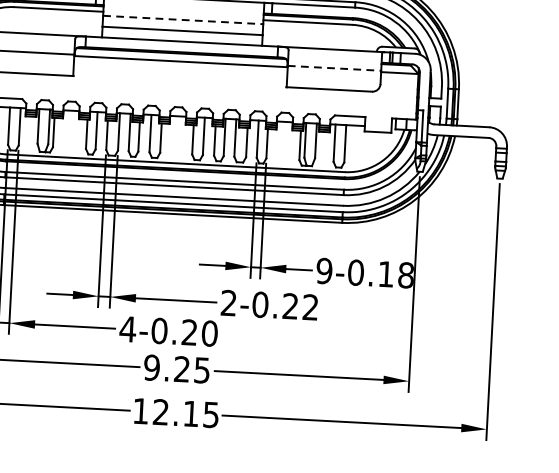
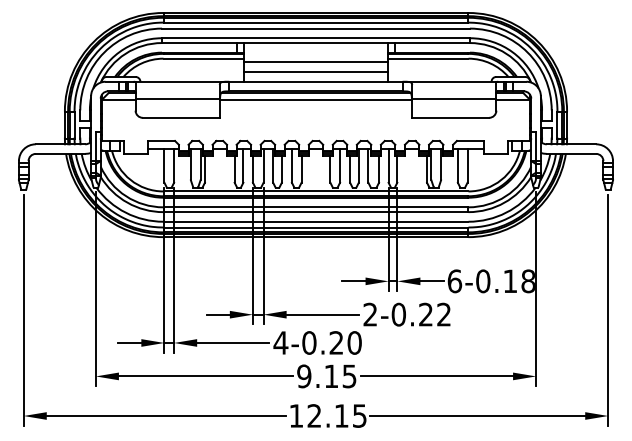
line: (183, 20) -> (316, 62), dashed -> solid
line: (334, 68) -> (454, 98), dashed -> solid
text: (324, 271) -> (454, 281), 9-0.18 -> 6-0.18
text: (181, 368) -> (330, 375), 9.25 -> 9.15

